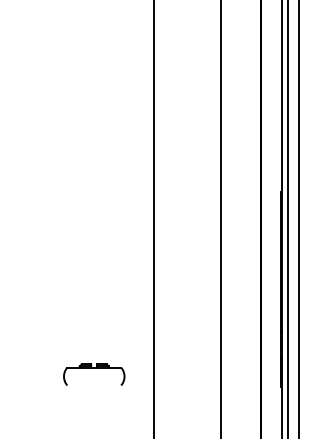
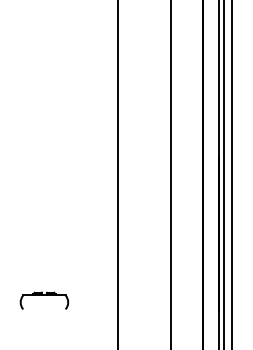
part: (93, 374) -> (43, 300), moved

